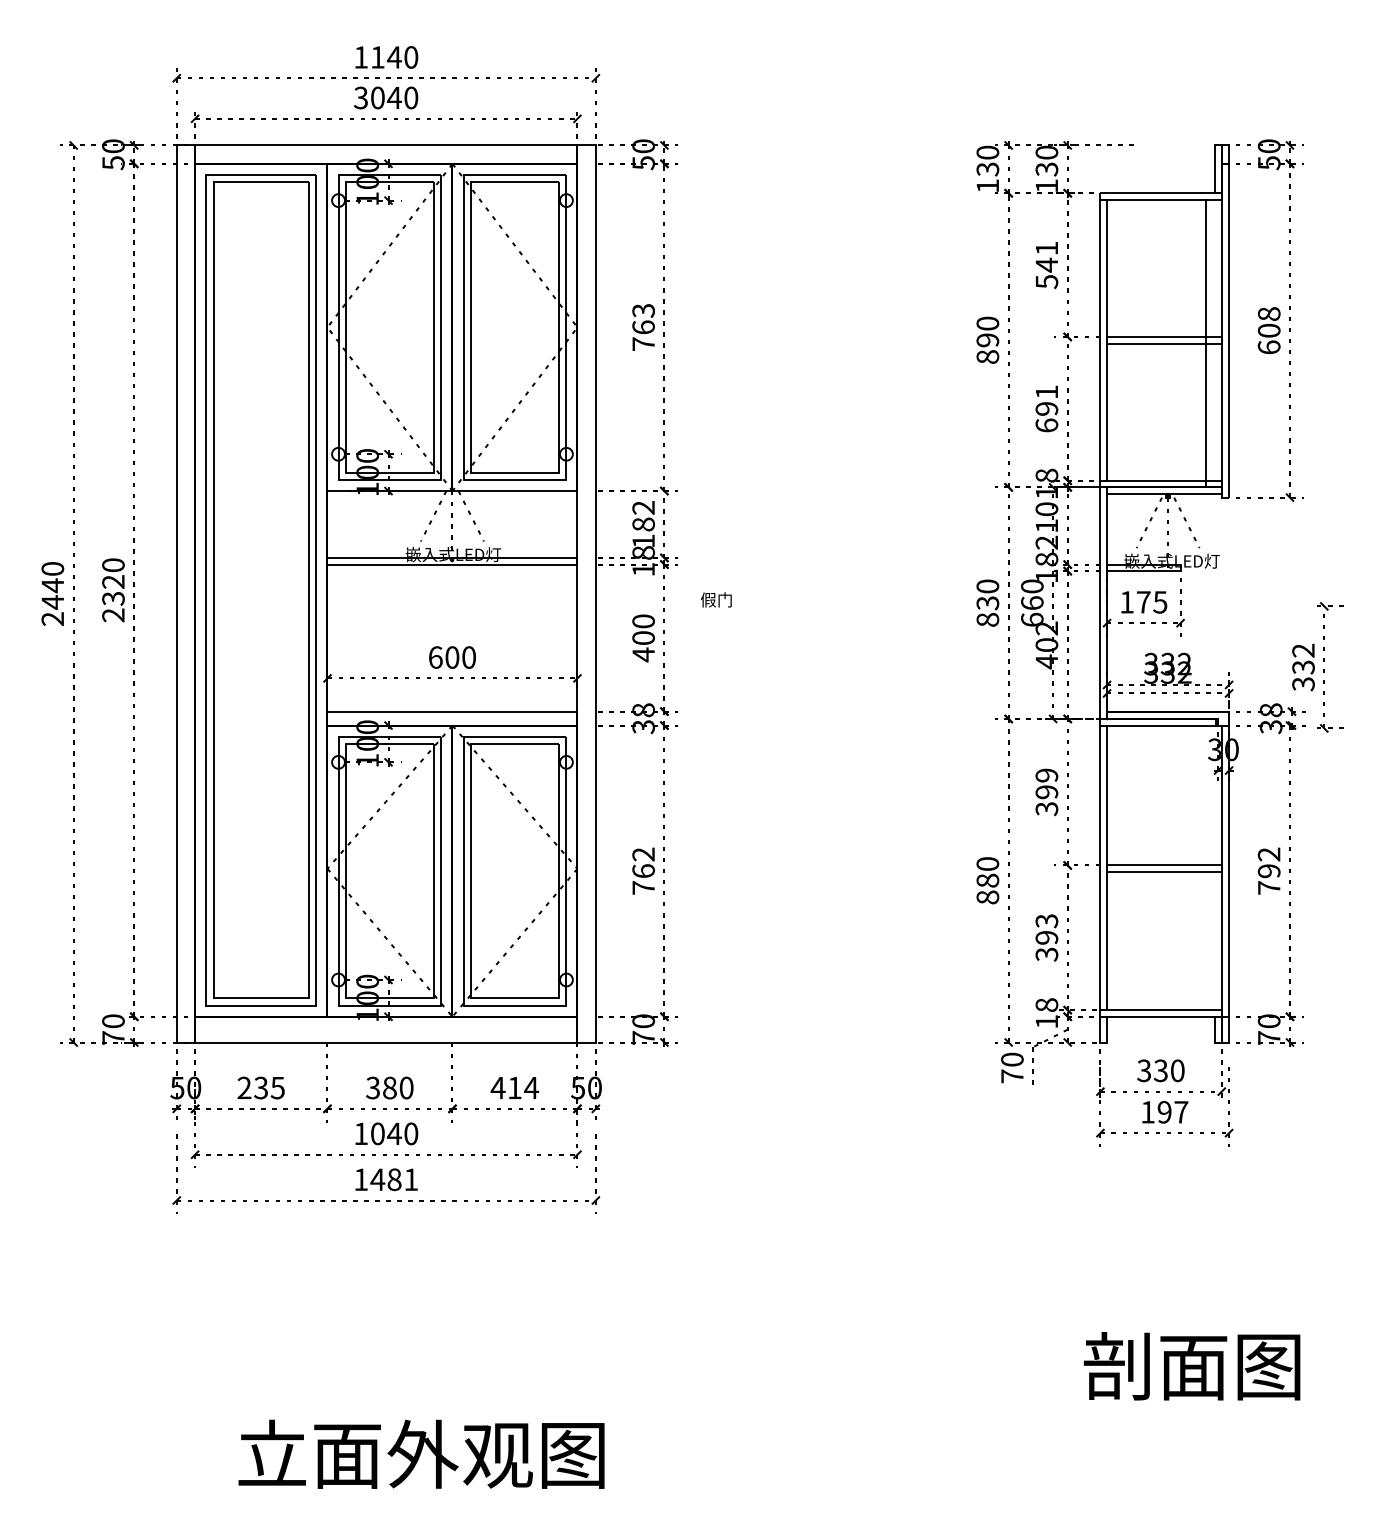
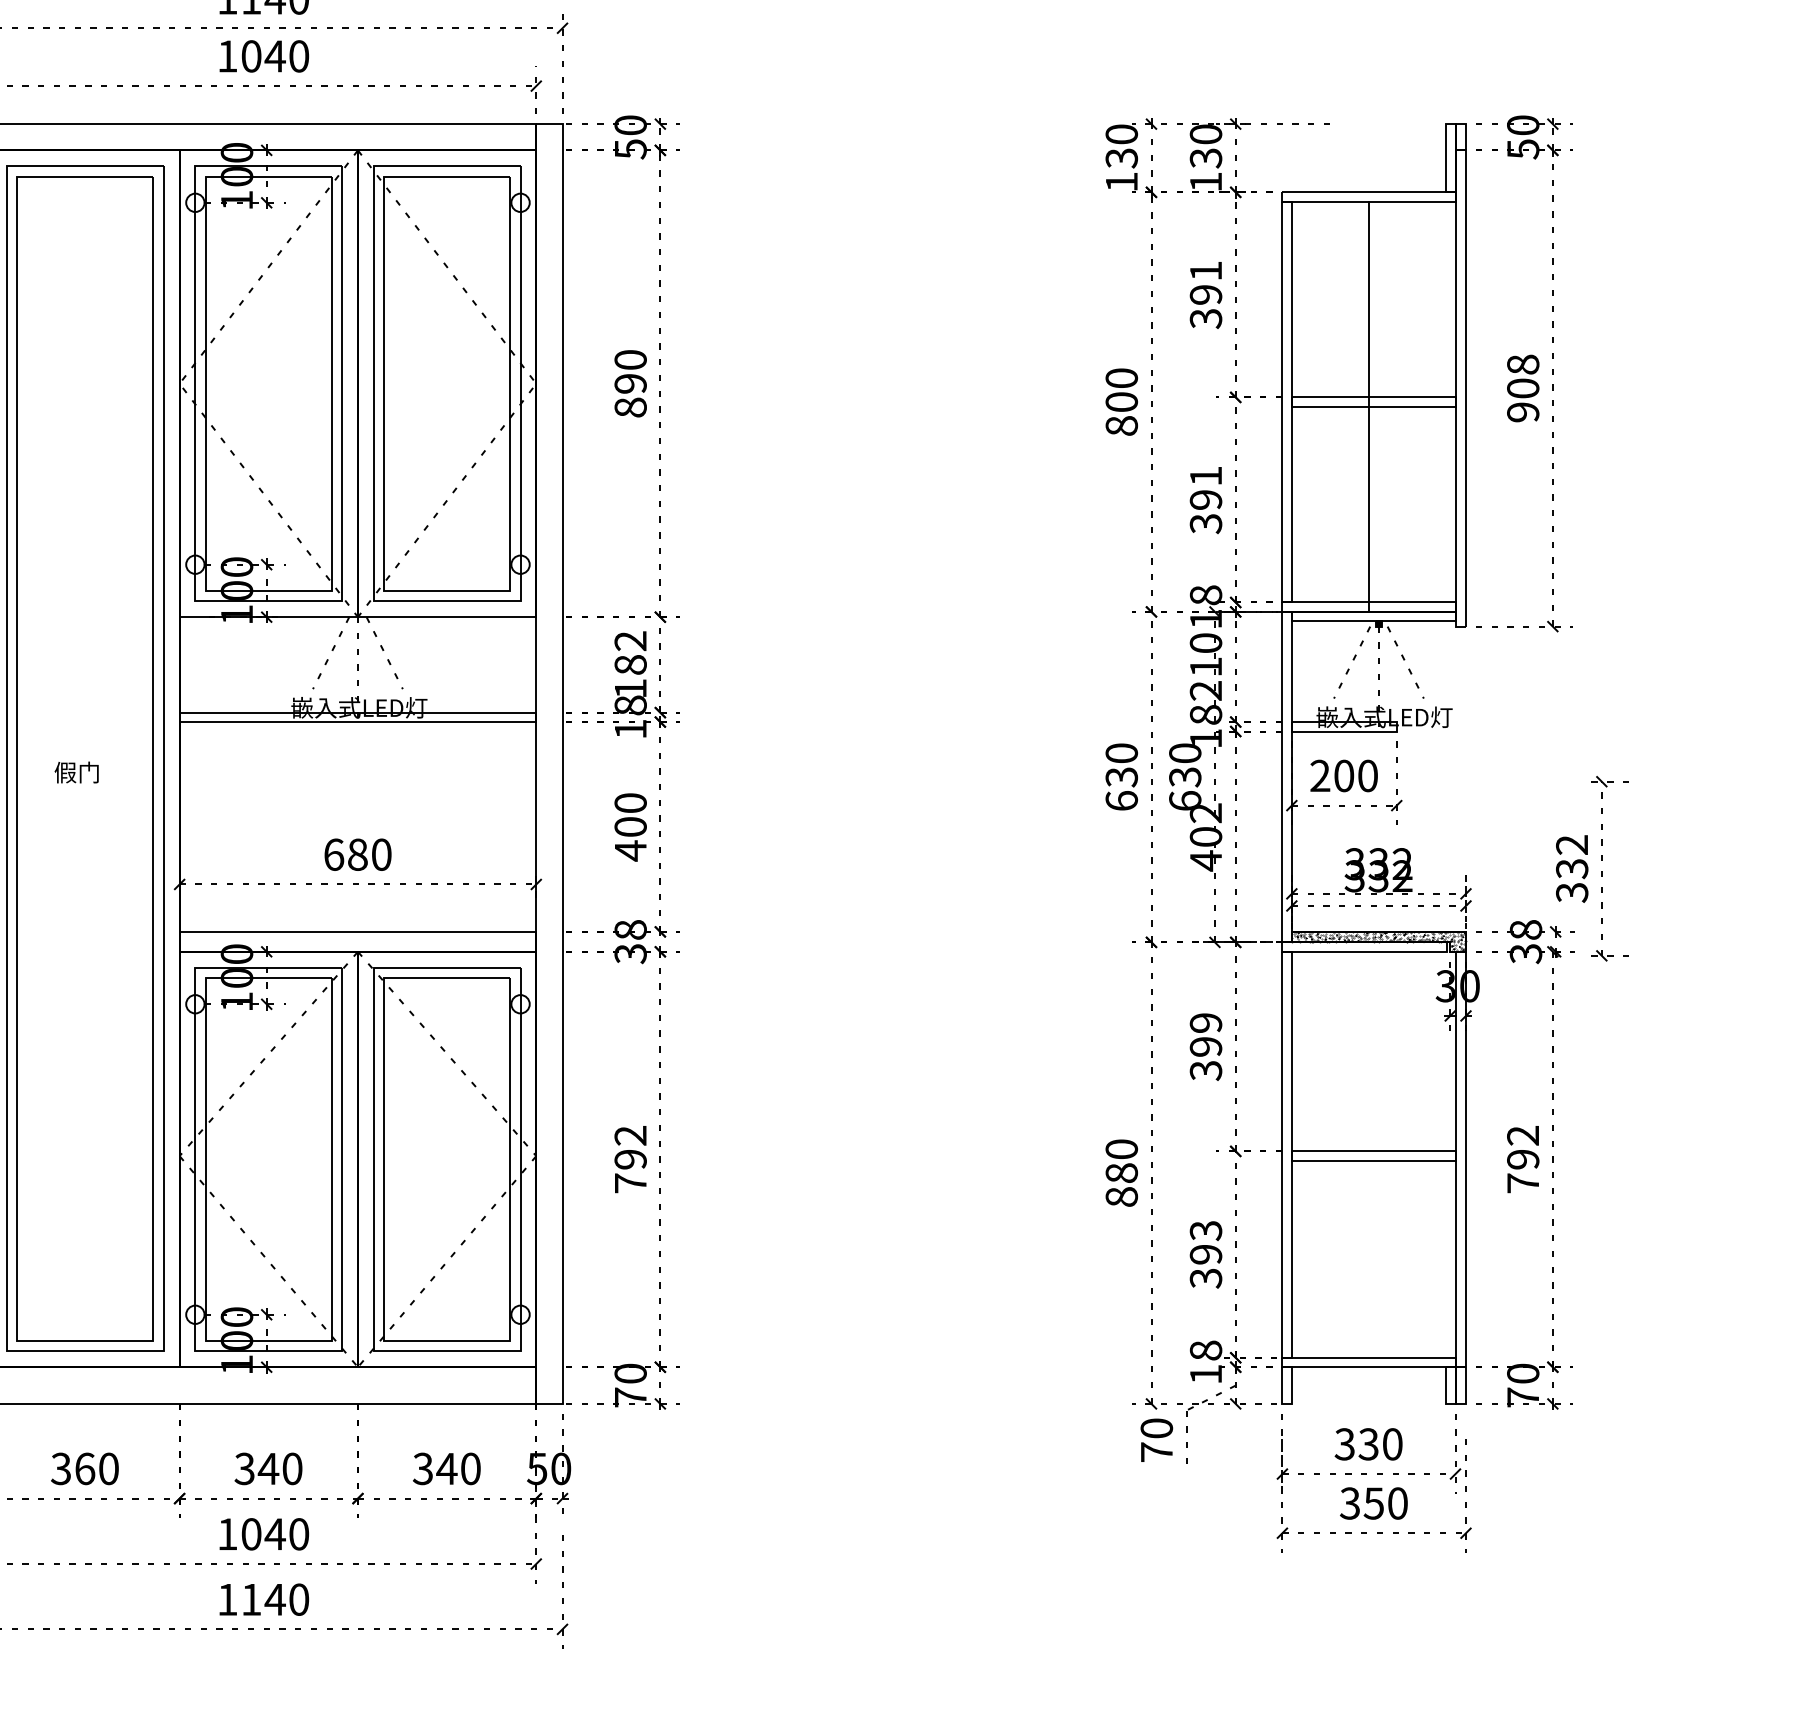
text: (360, 97) -> (226, 55), 3040 -> 1040
text: (1046, 272) -> (1205, 305), 541 -> 391
text: (643, 326) -> (630, 382), 763 -> 890
text: (987, 340) -> (1121, 402), 890 -> 800
line: (1206, 343) -> (1369, 406), moved
text: (1268, 347) -> (1522, 412), 608 -> 908
text: (1046, 425) -> (1205, 523), 691 -> 391
text: (716, 599) -> (76, 771), moved
text: (1143, 602) -> (1343, 776), 175 -> 200
text: (1032, 603) -> (1185, 777), 660 -> 630
text: (987, 619) -> (1121, 800), 830 -> 630
text: (452, 657) -> (357, 854), 600 -> 680
hatch: (1168, 717) -> (1379, 940), added
text: (643, 871) -> (630, 1159), 762 -> 792
text: (260, 1087) -> (84, 1468), 235 -> 360
text: (389, 1087) -> (268, 1468), 380 -> 340
text: (514, 1087) -> (446, 1468), 414 -> 340
text: (1164, 1112) -> (1373, 1503), 197 -> 350
text: (394, 1179) -> (275, 1599), 1481 -> 1140

